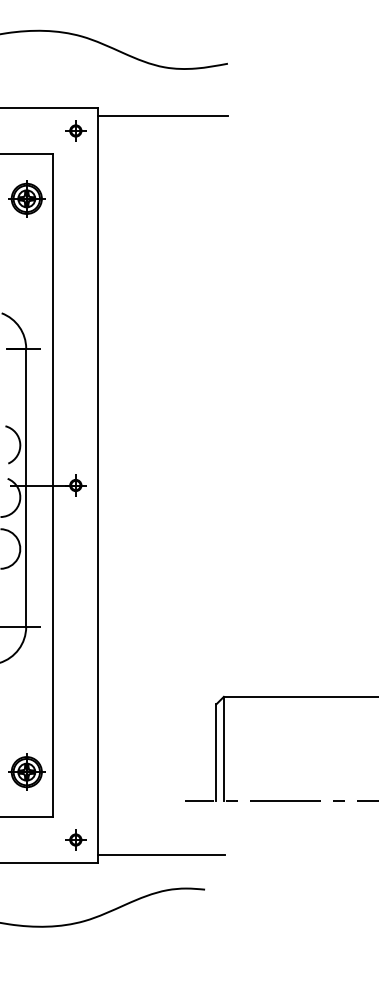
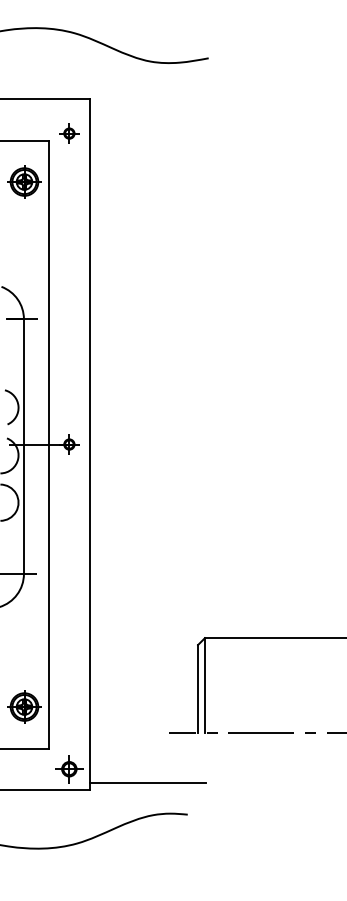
line: (162, 115) -> (148, 105), removed
part: (75, 130) -> (69, 133), moved
part: (75, 839) -> (69, 768), size x1.4

